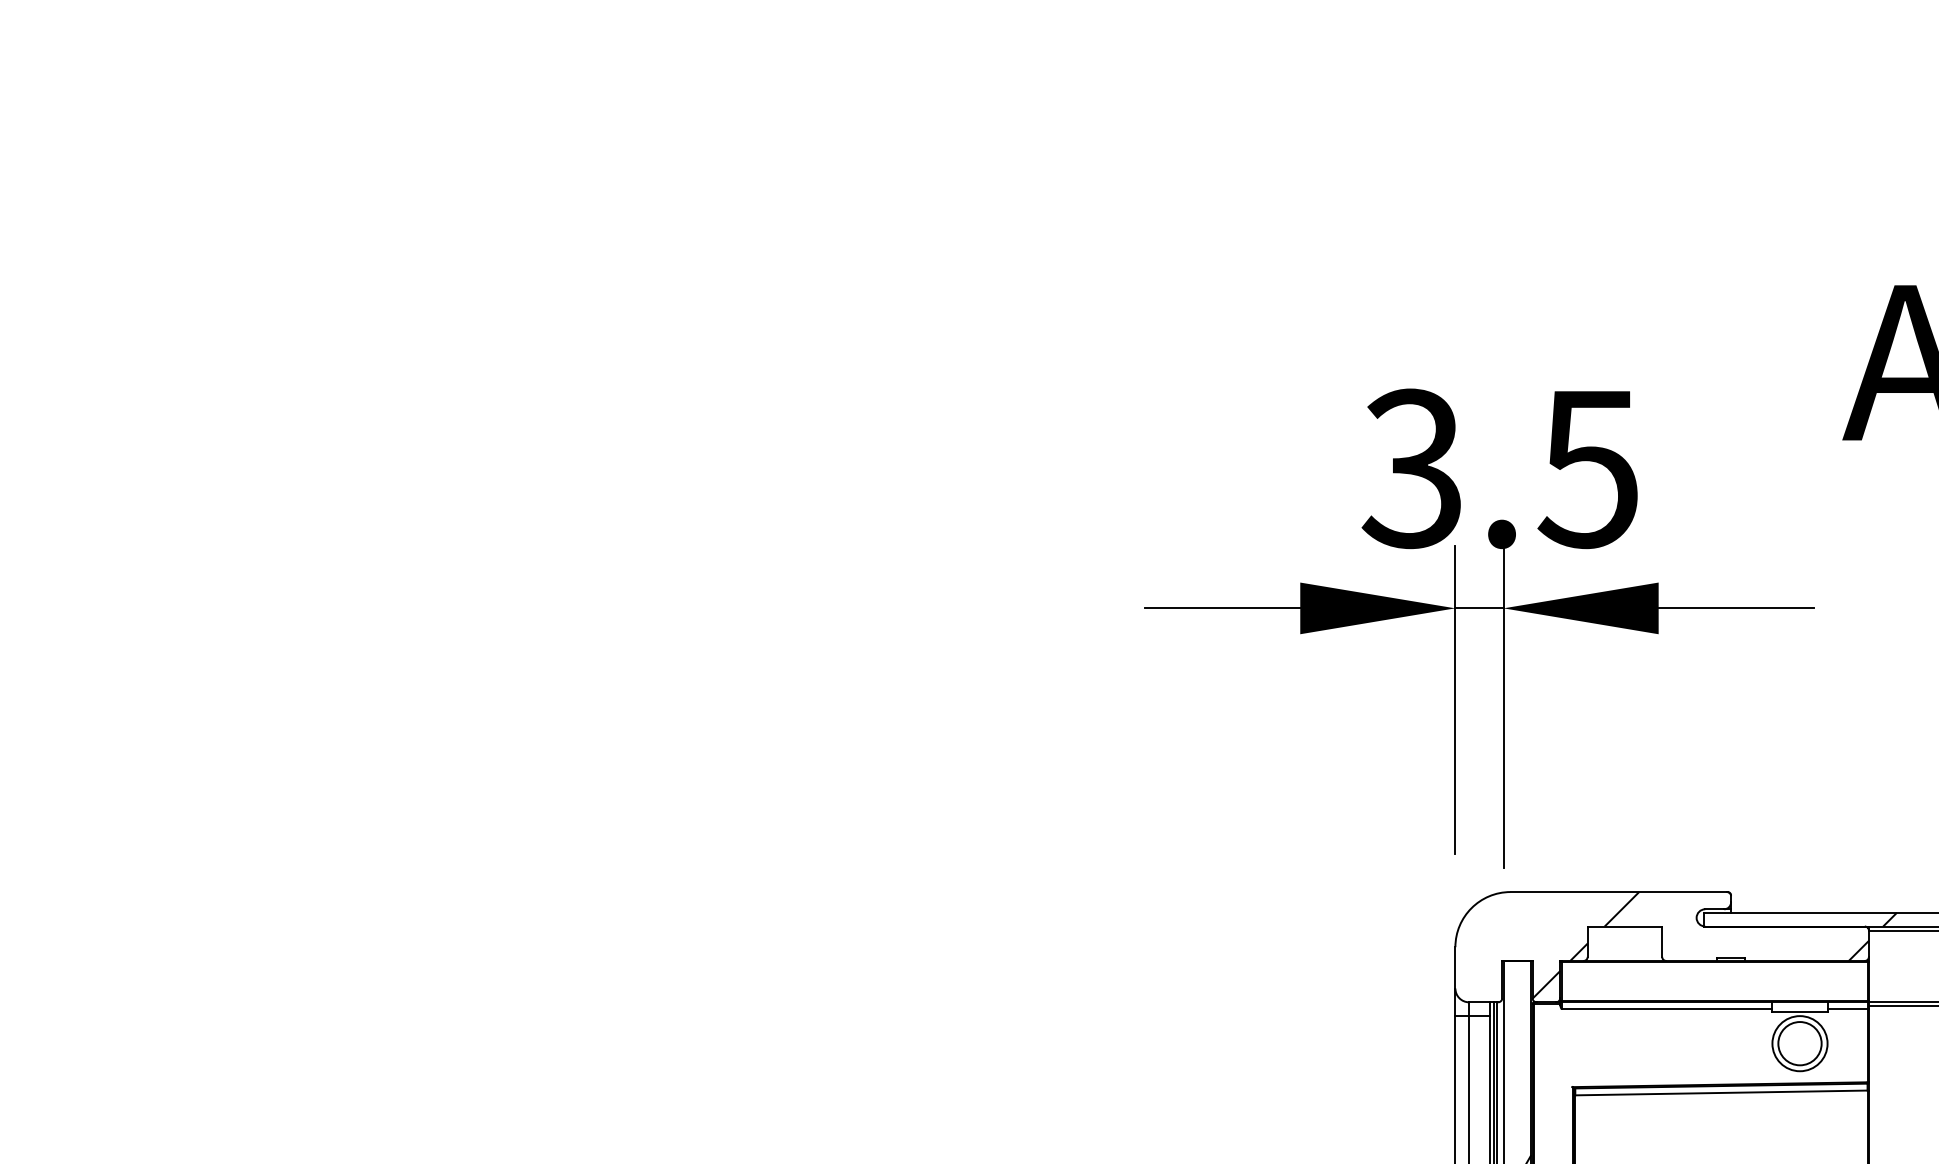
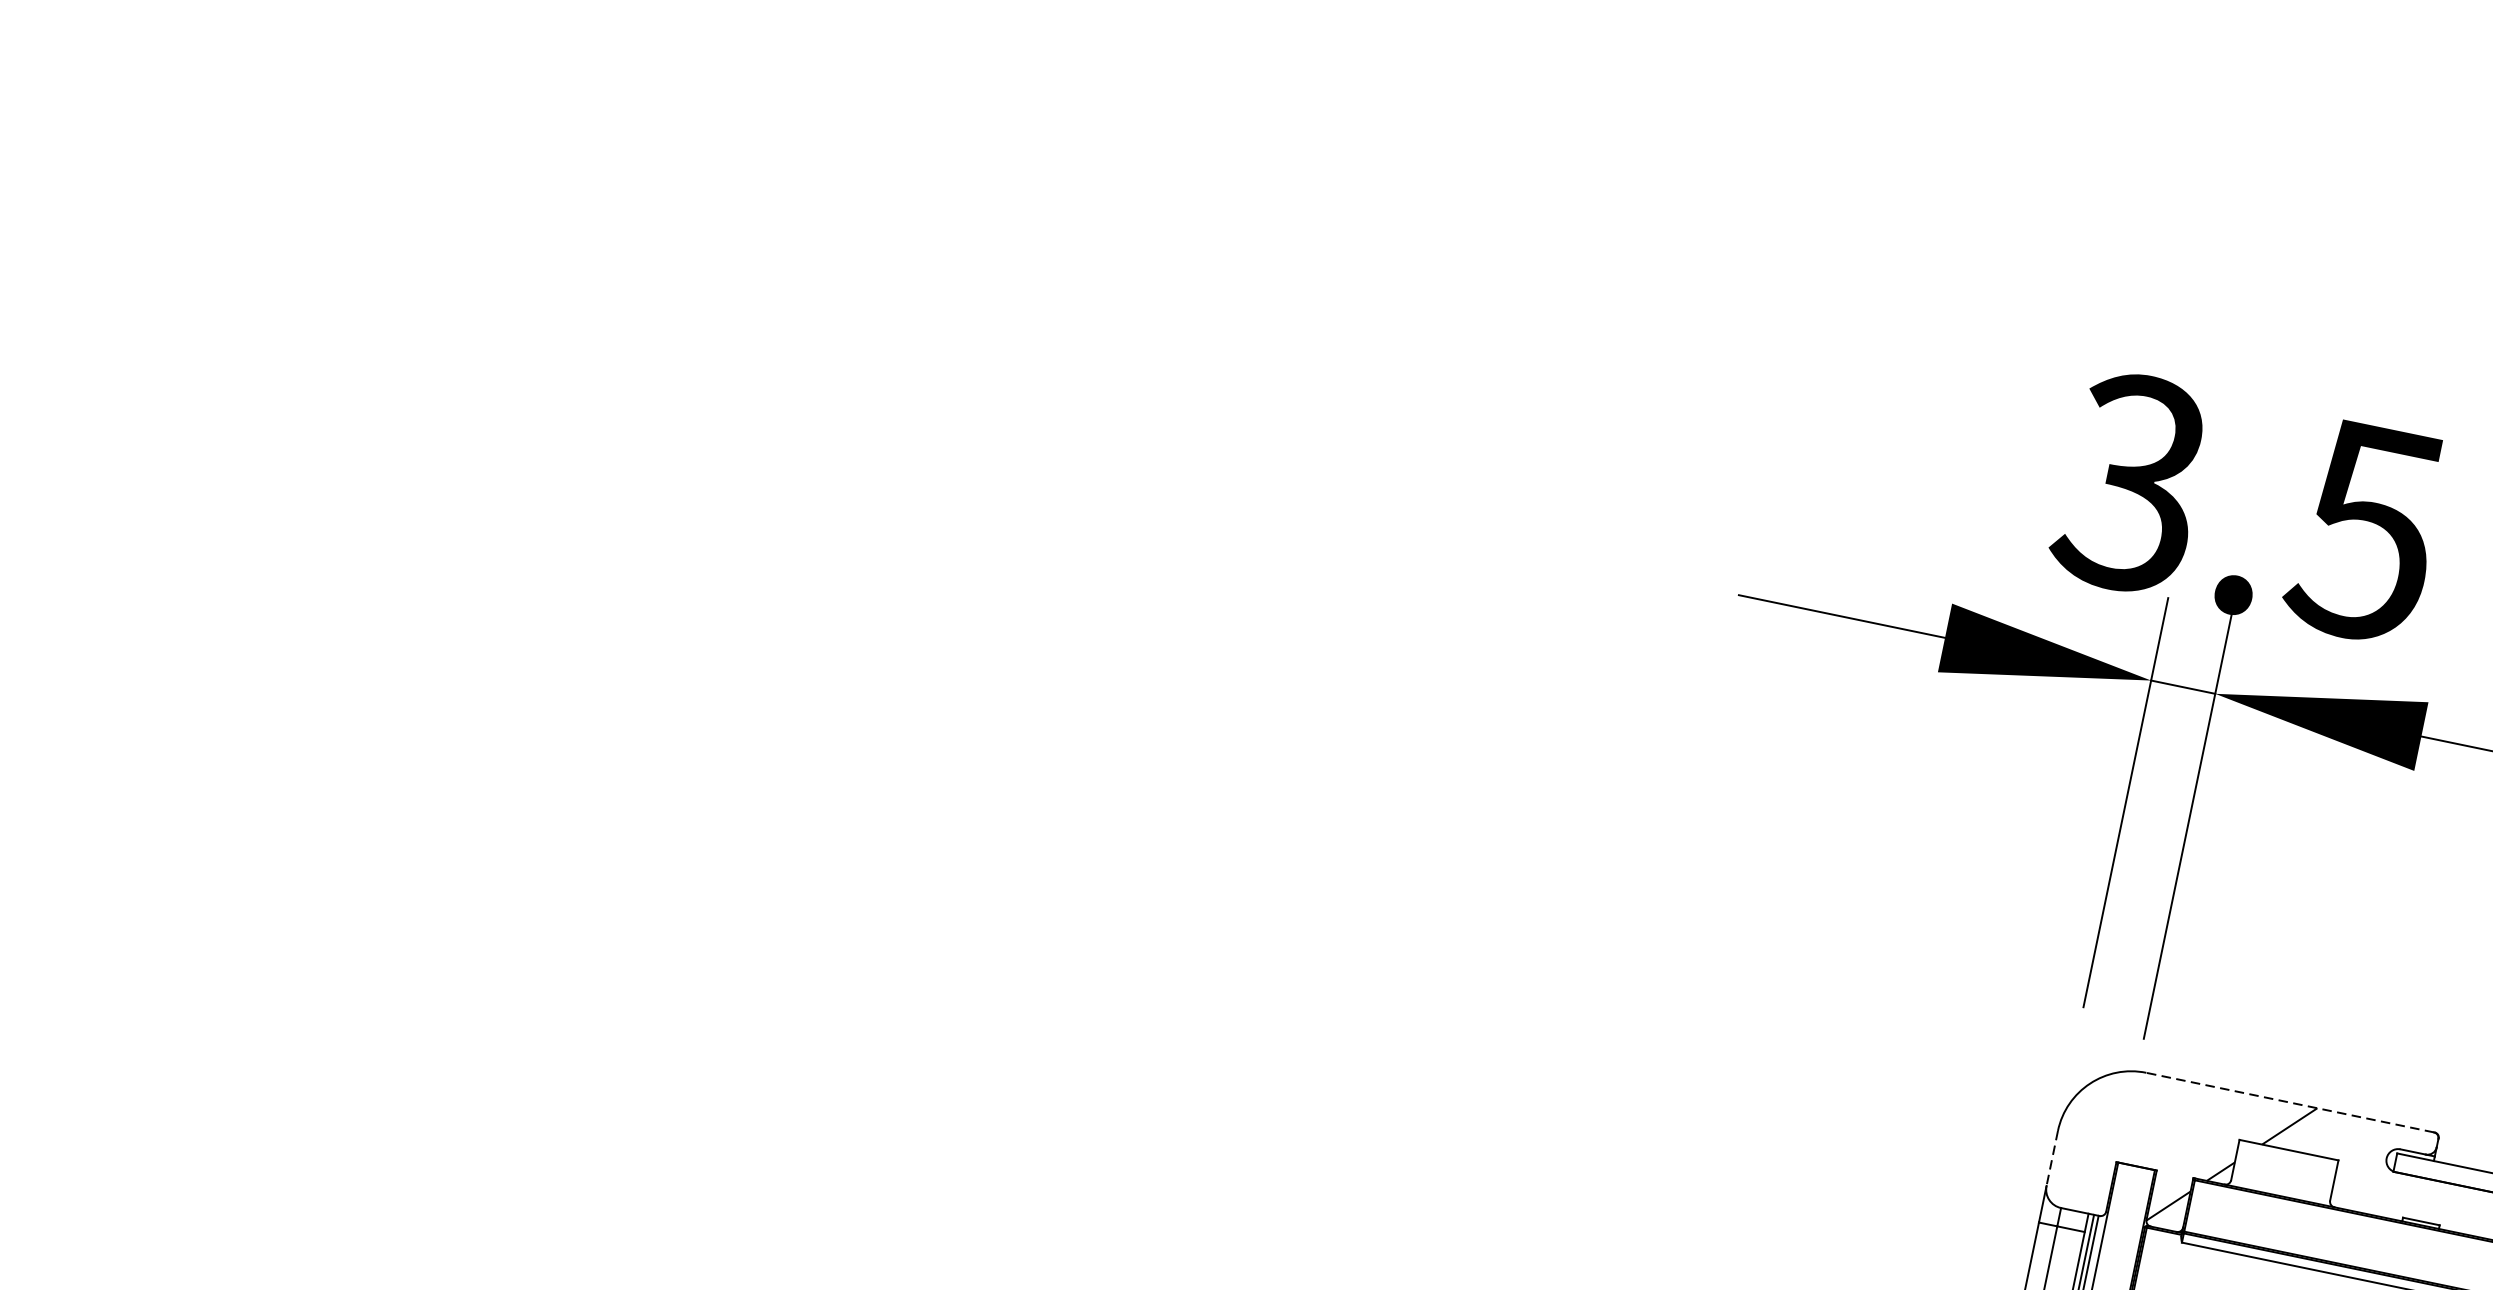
line: (1618, 892) -> (2289, 1103), solid -> dashed
line: (1455, 967) -> (2052, 1157), solid -> dashed

